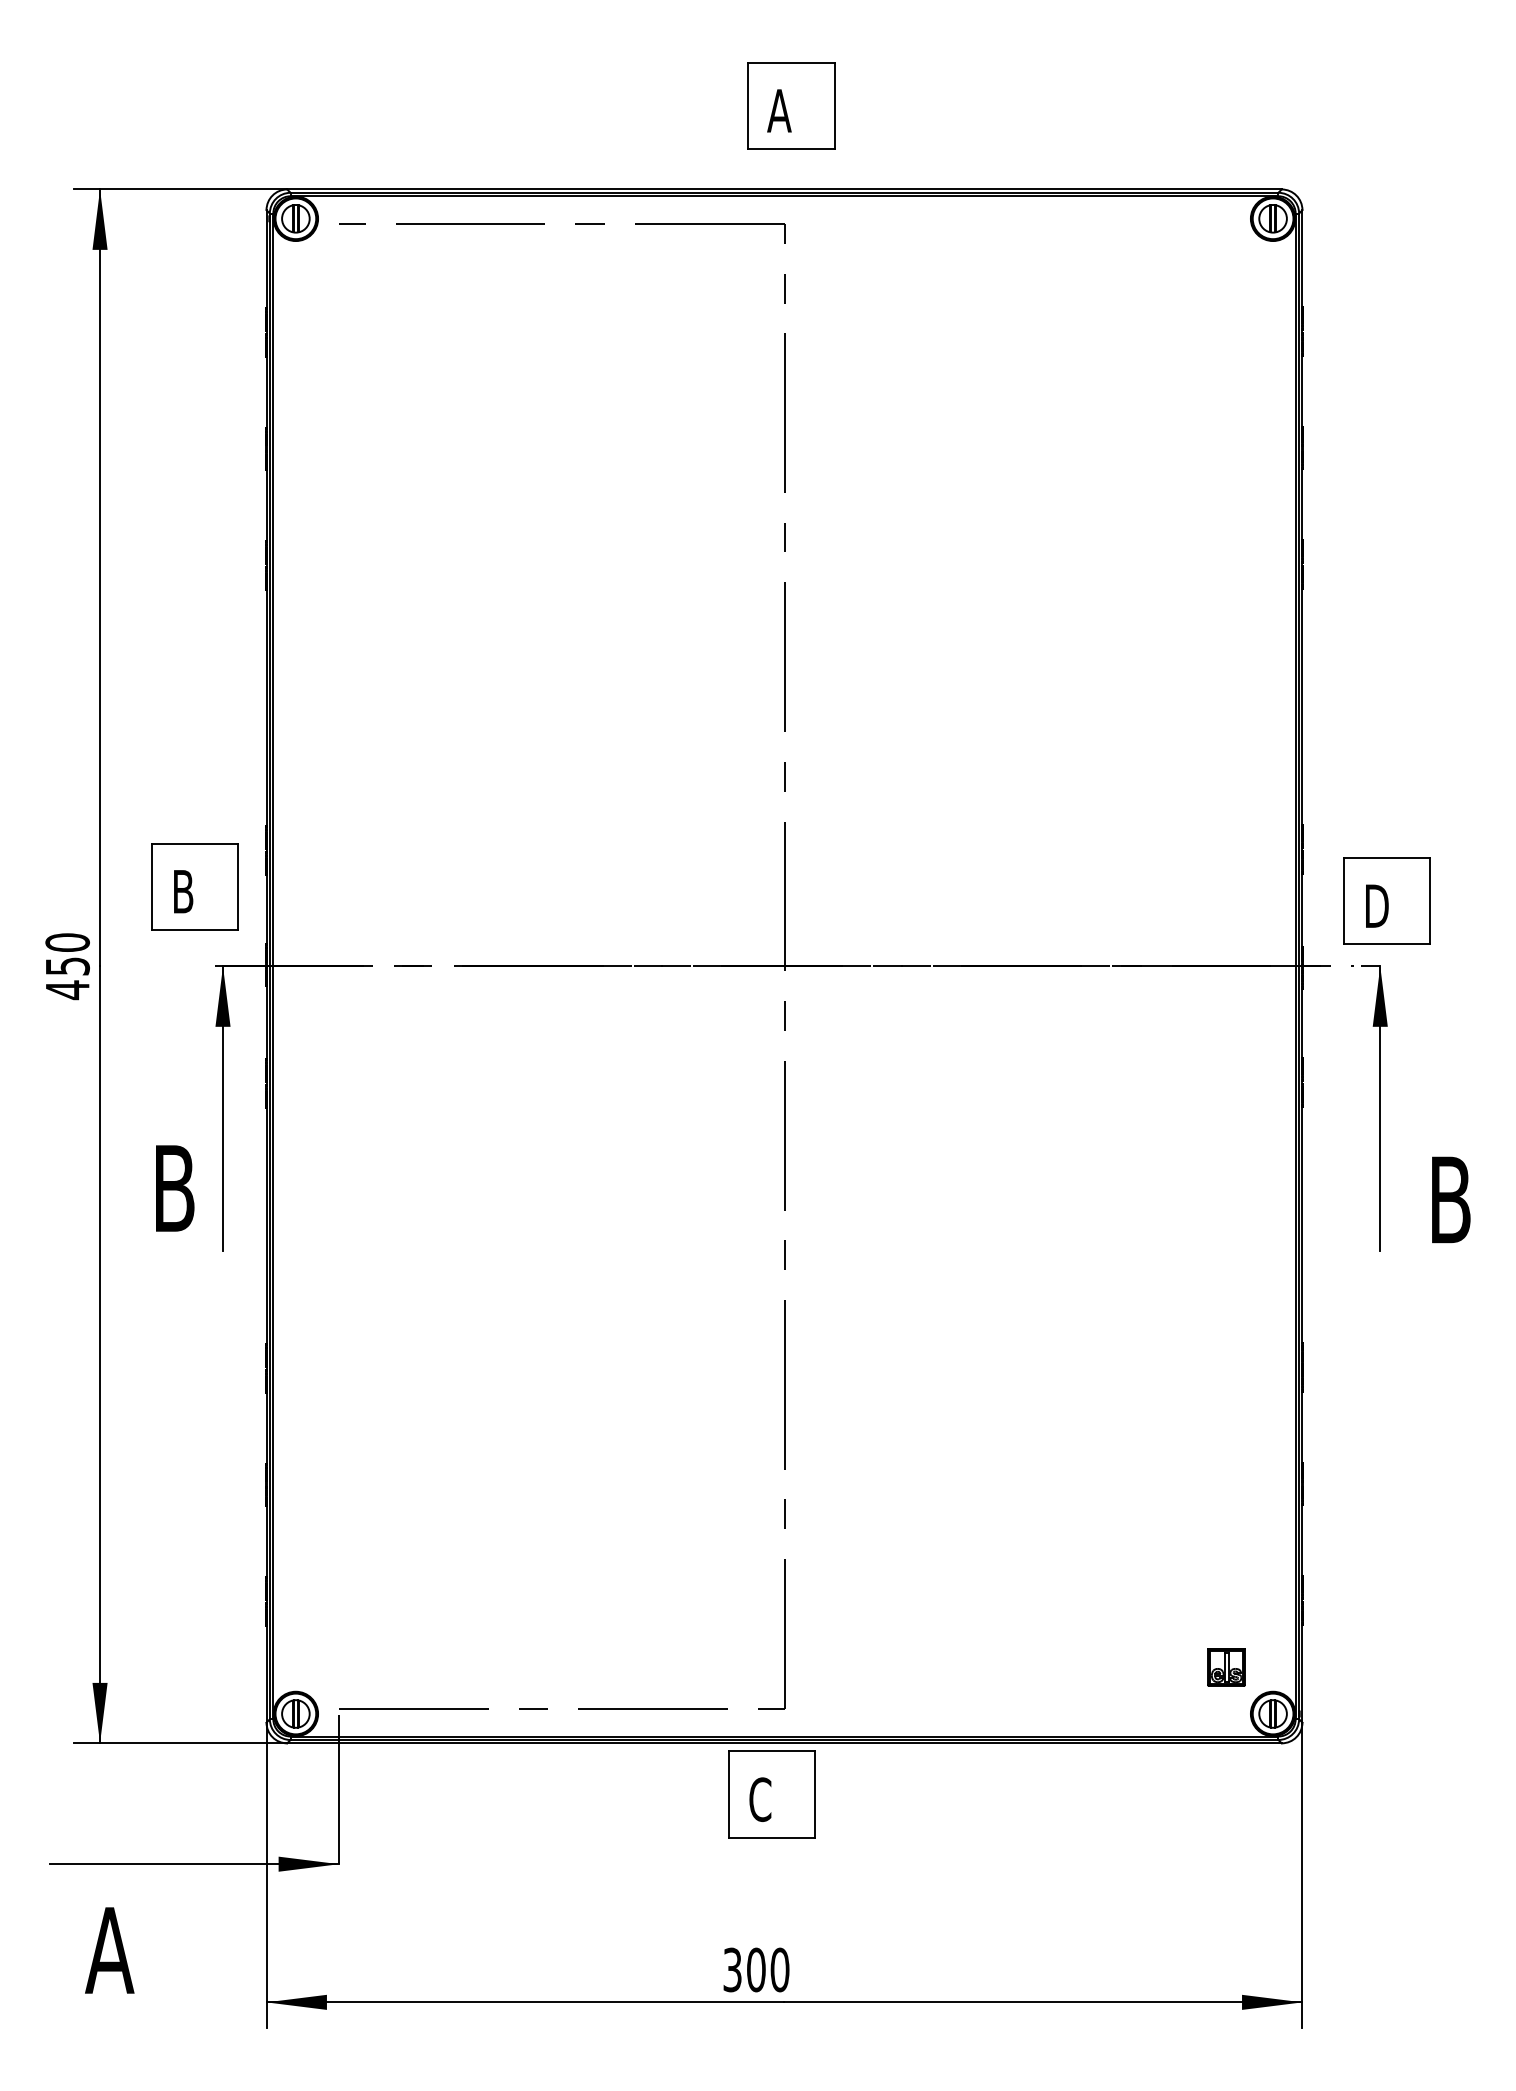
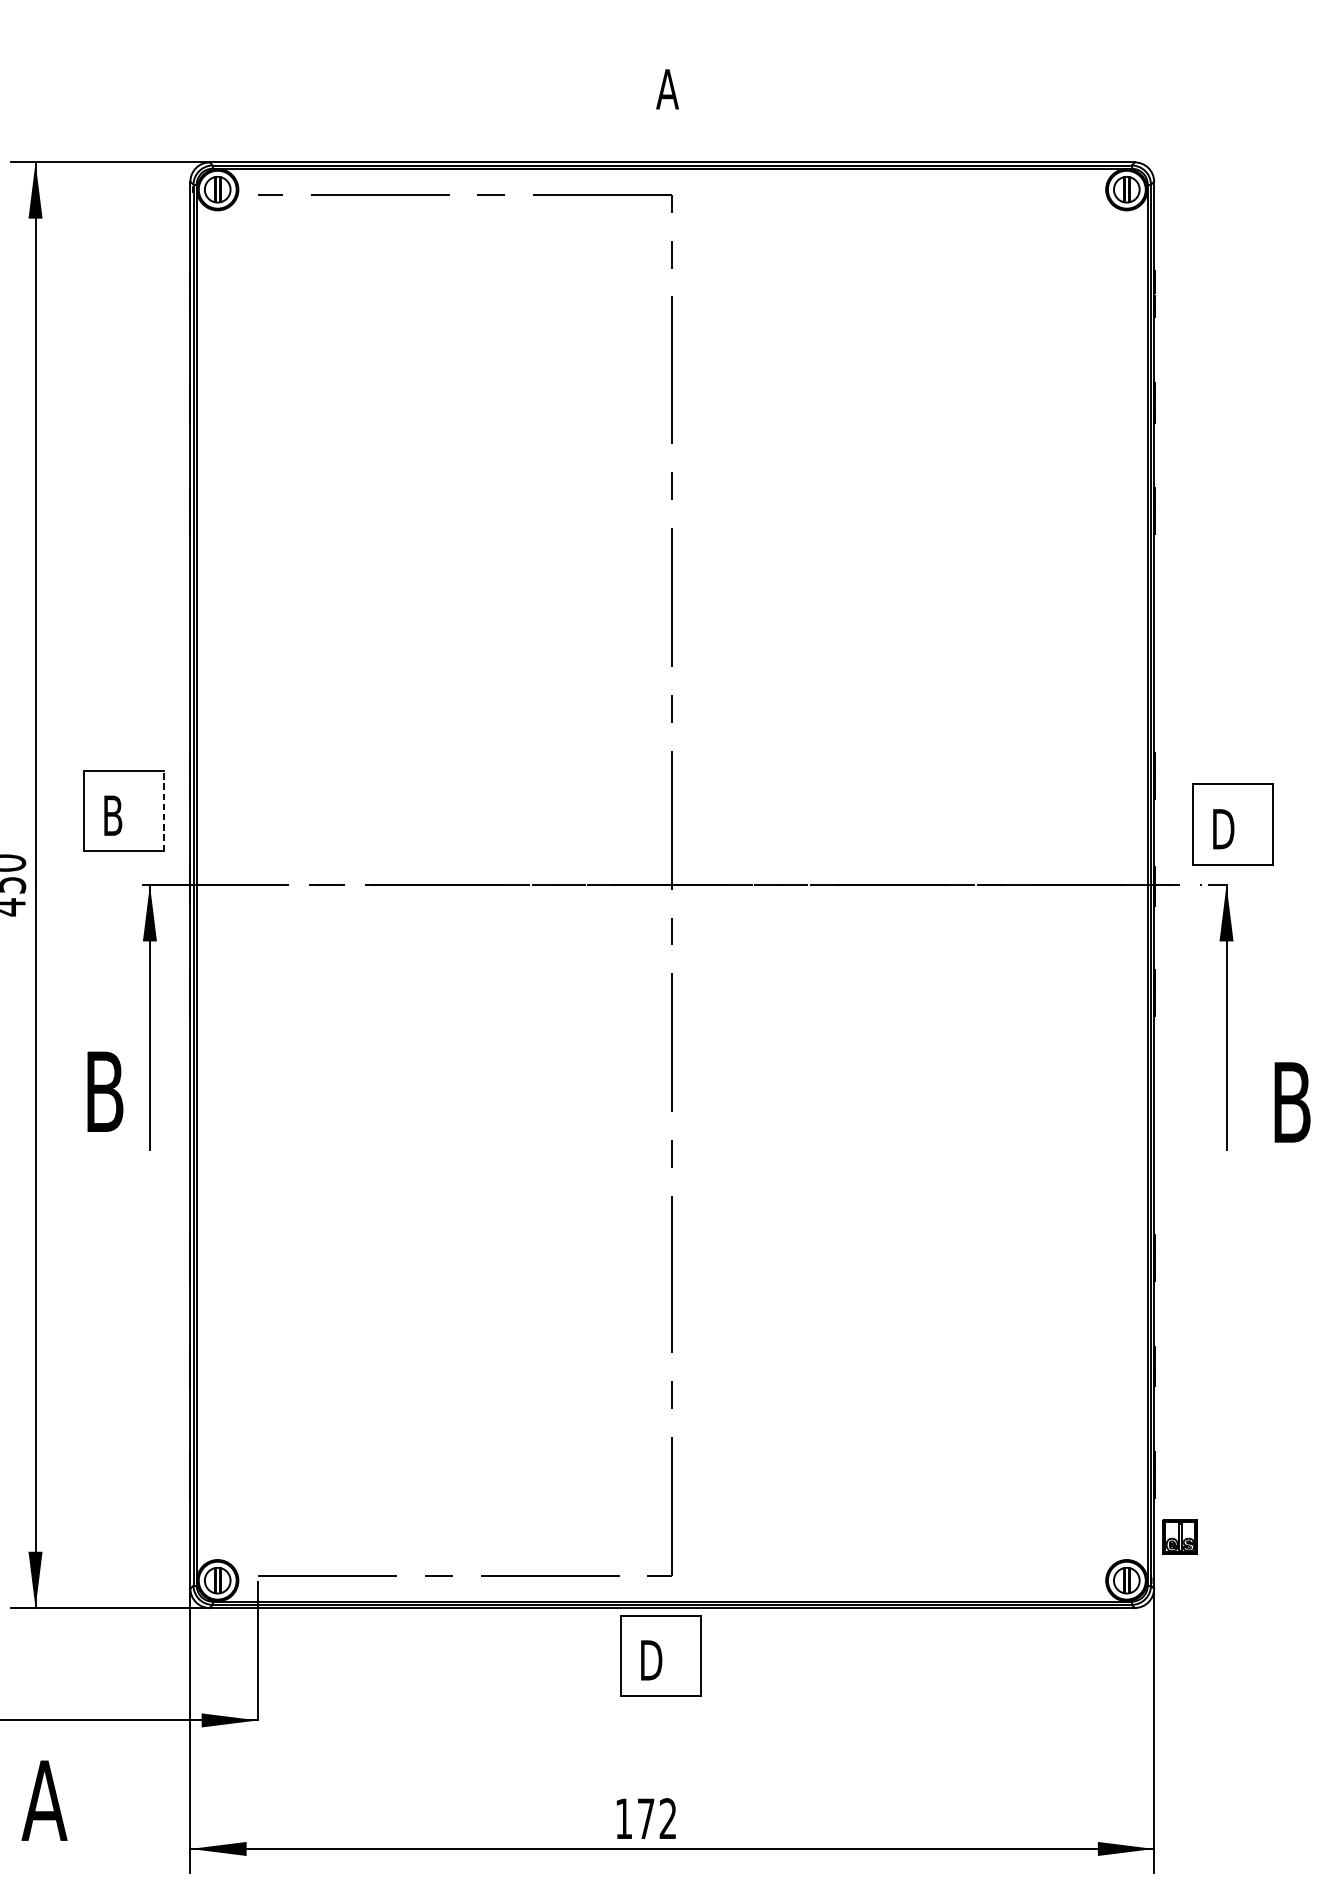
part: (791, 105) -> (678, 84), removed
line: (238, 886) -> (164, 810), solid -> dashed
part: (1226, 1667) -> (1180, 1537), moved
text: (761, 1799) -> (650, 1660), C -> D
text: (756, 1969) -> (646, 1818), 300 -> 172

